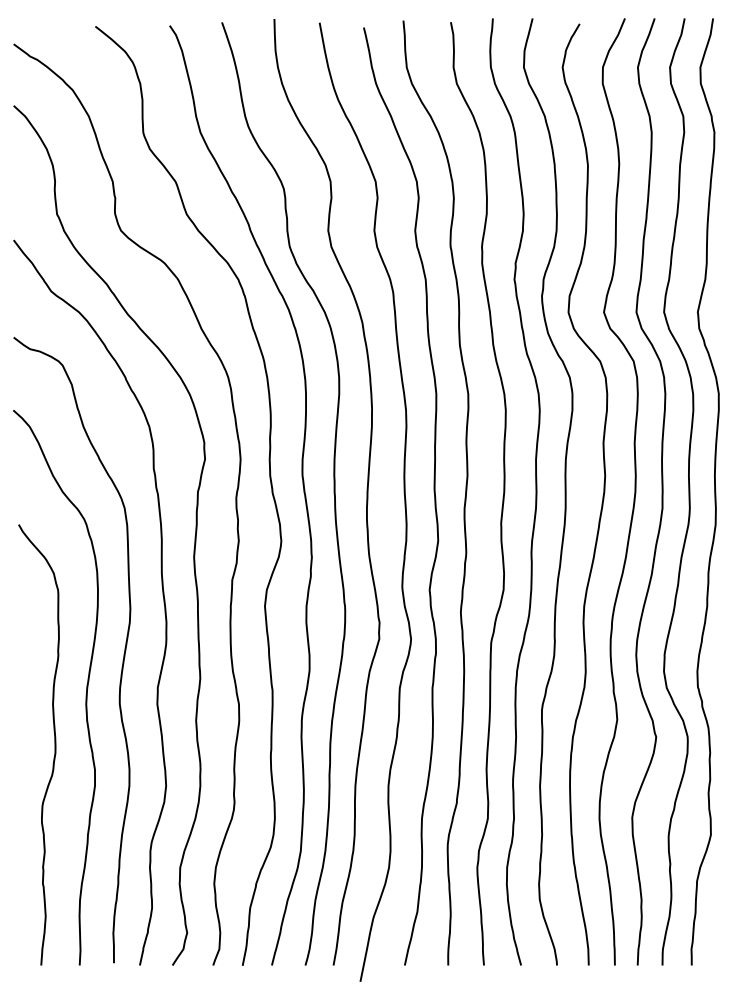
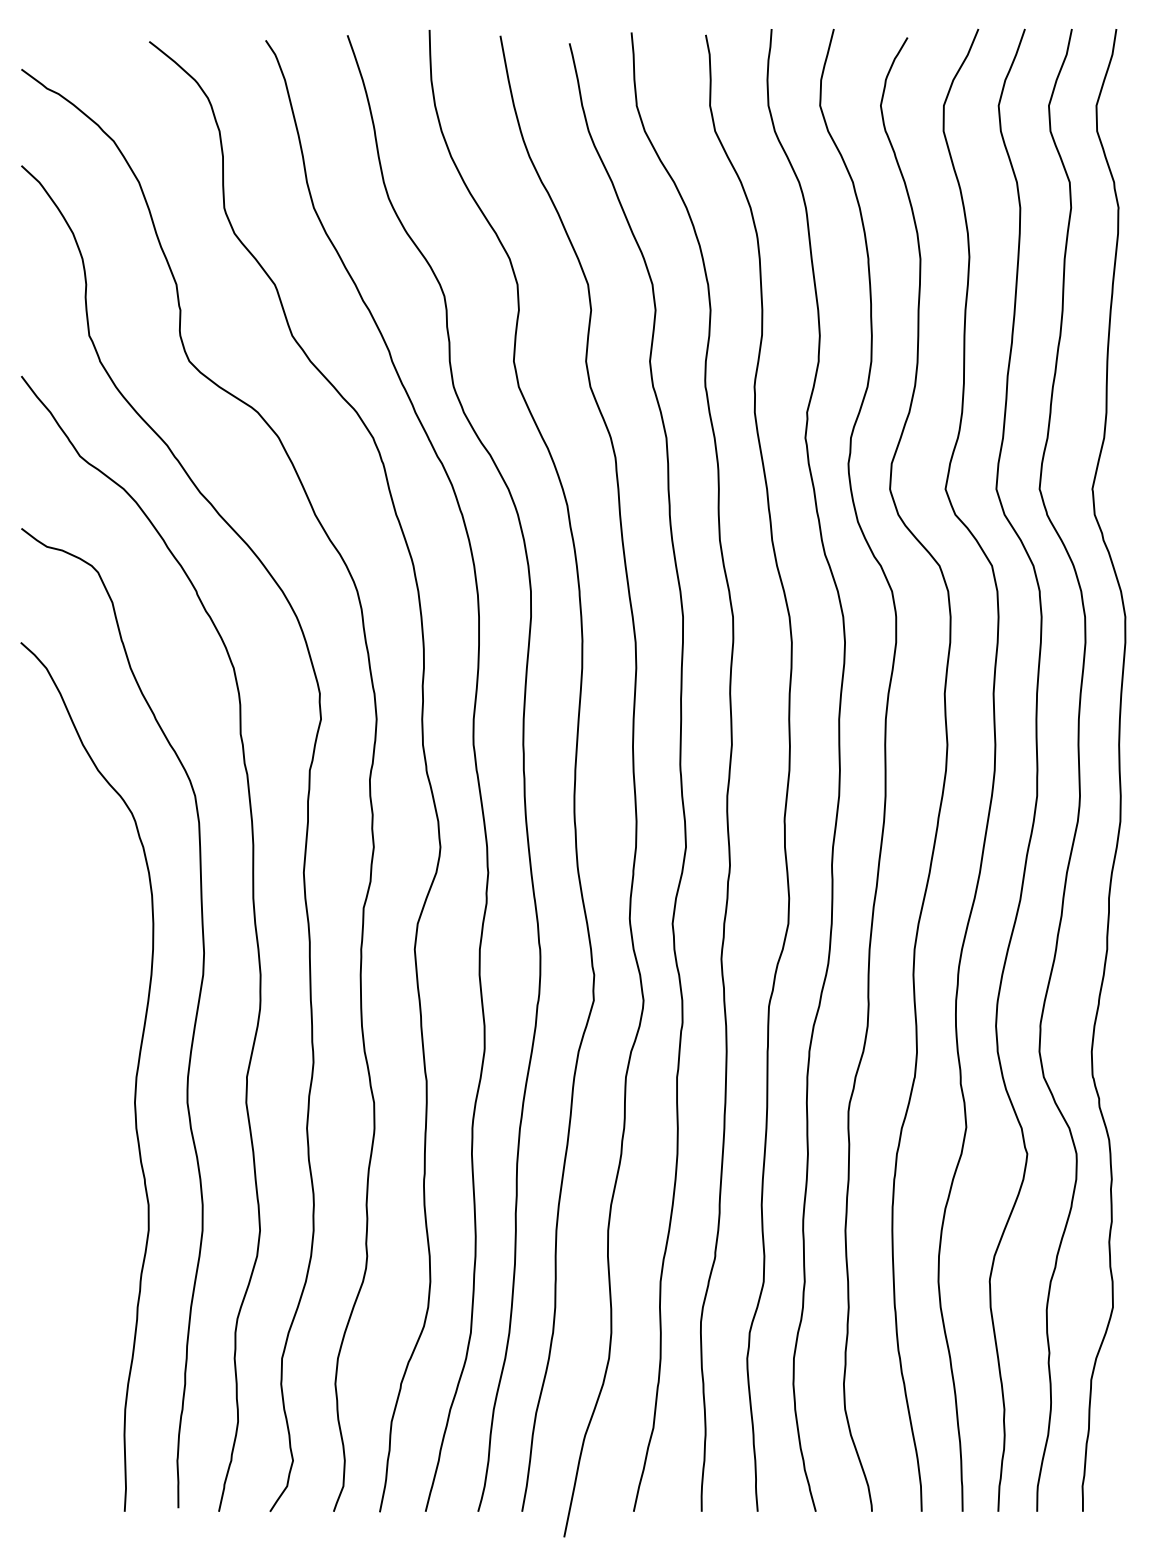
curve: (54, 744) -> (85, 1165), removed

